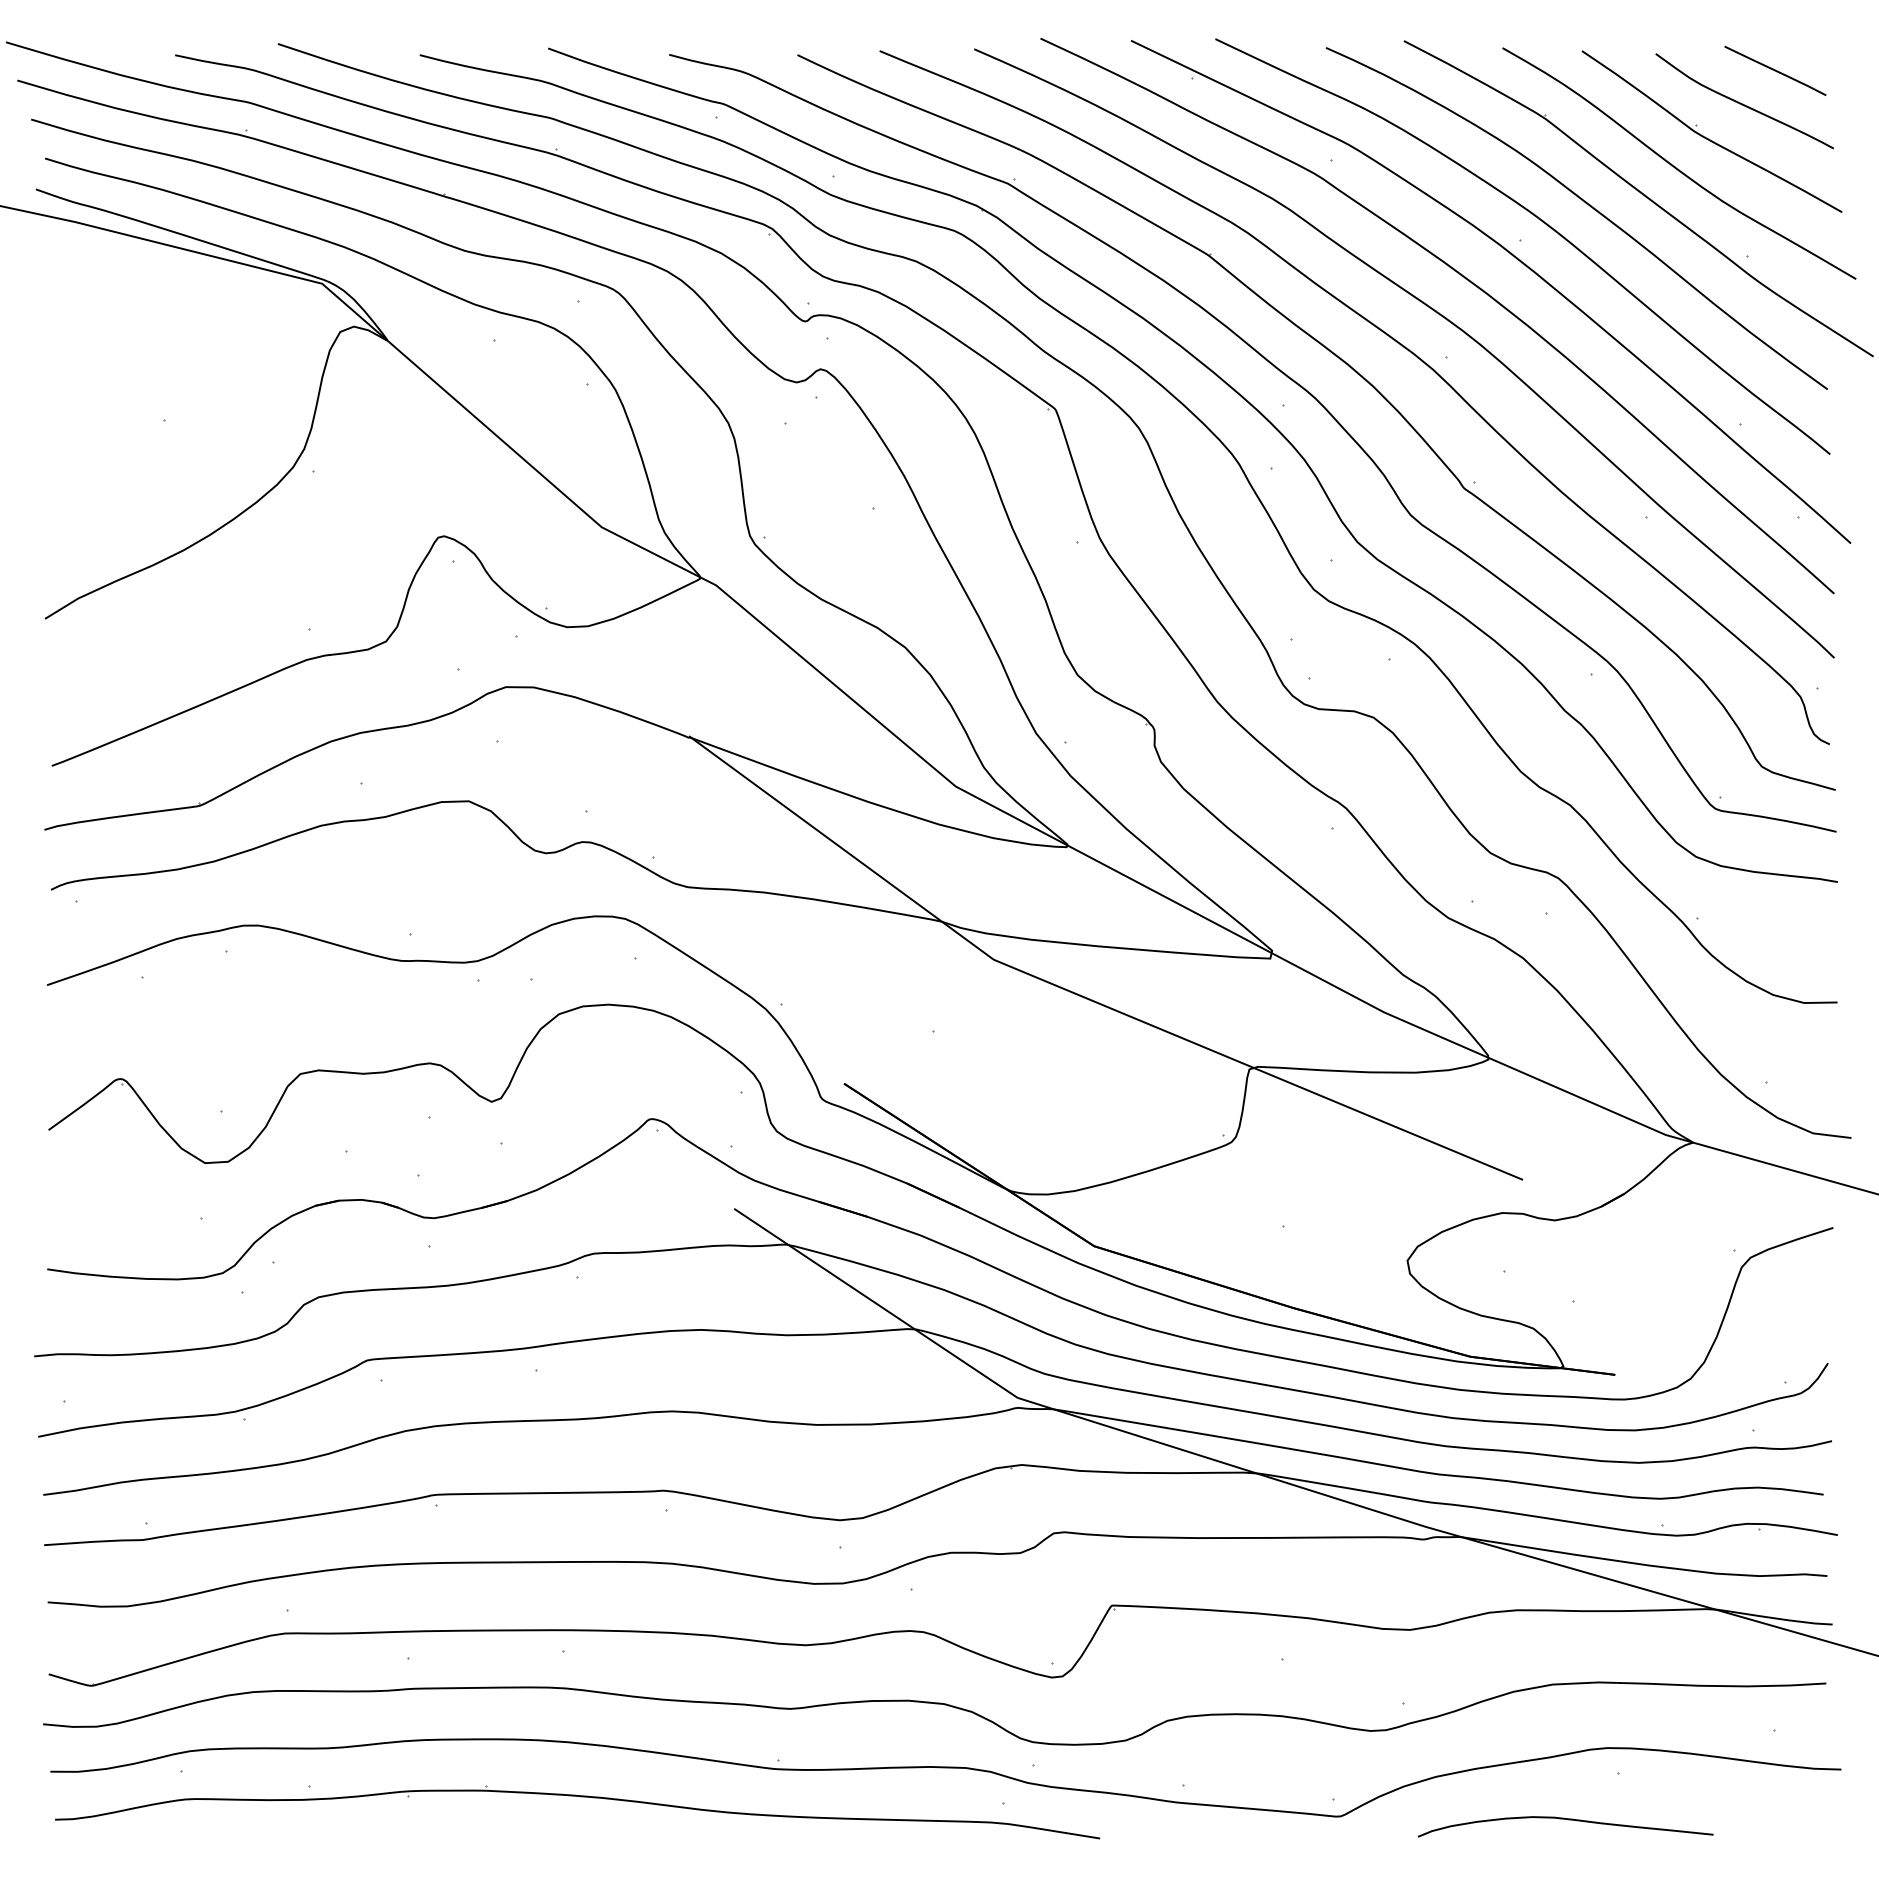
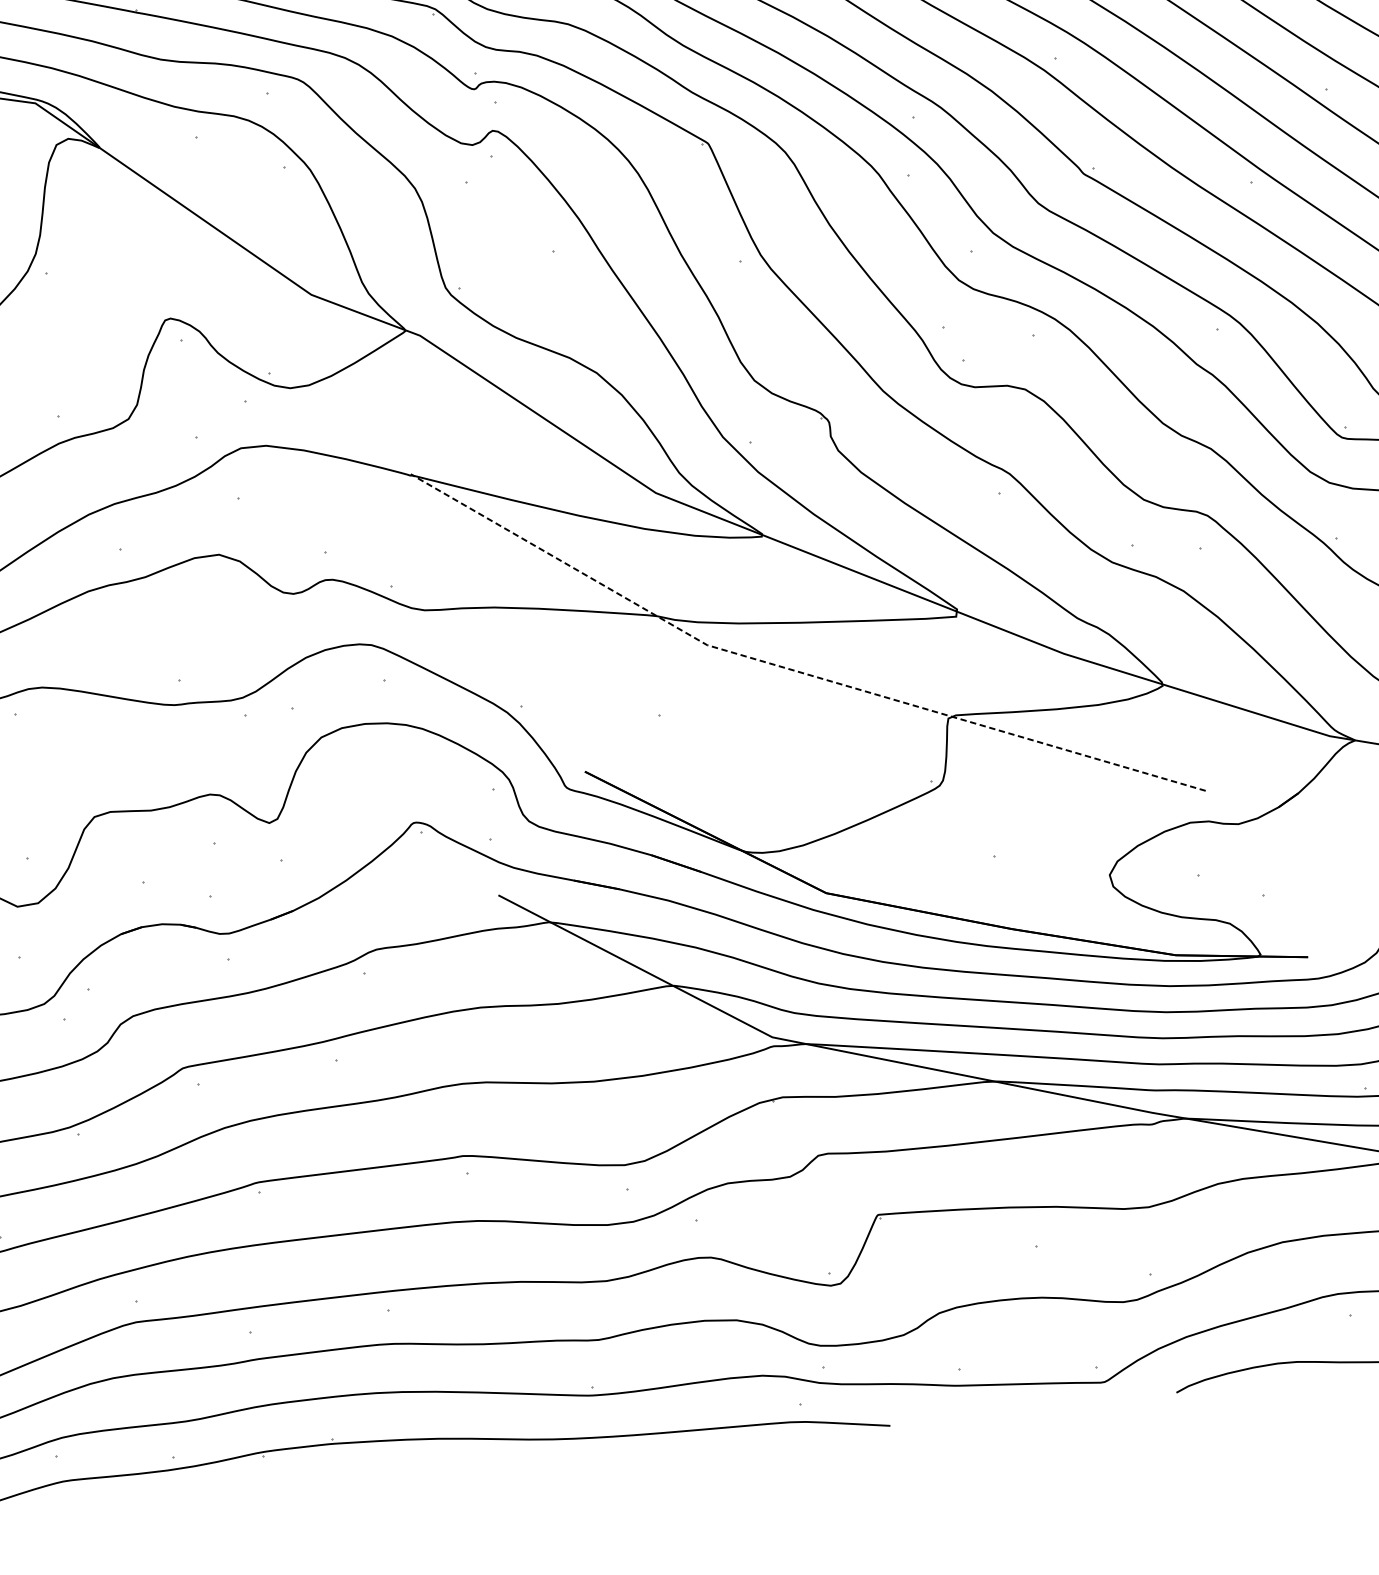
line: (1083, 996) -> (791, 669), solid -> dashed

